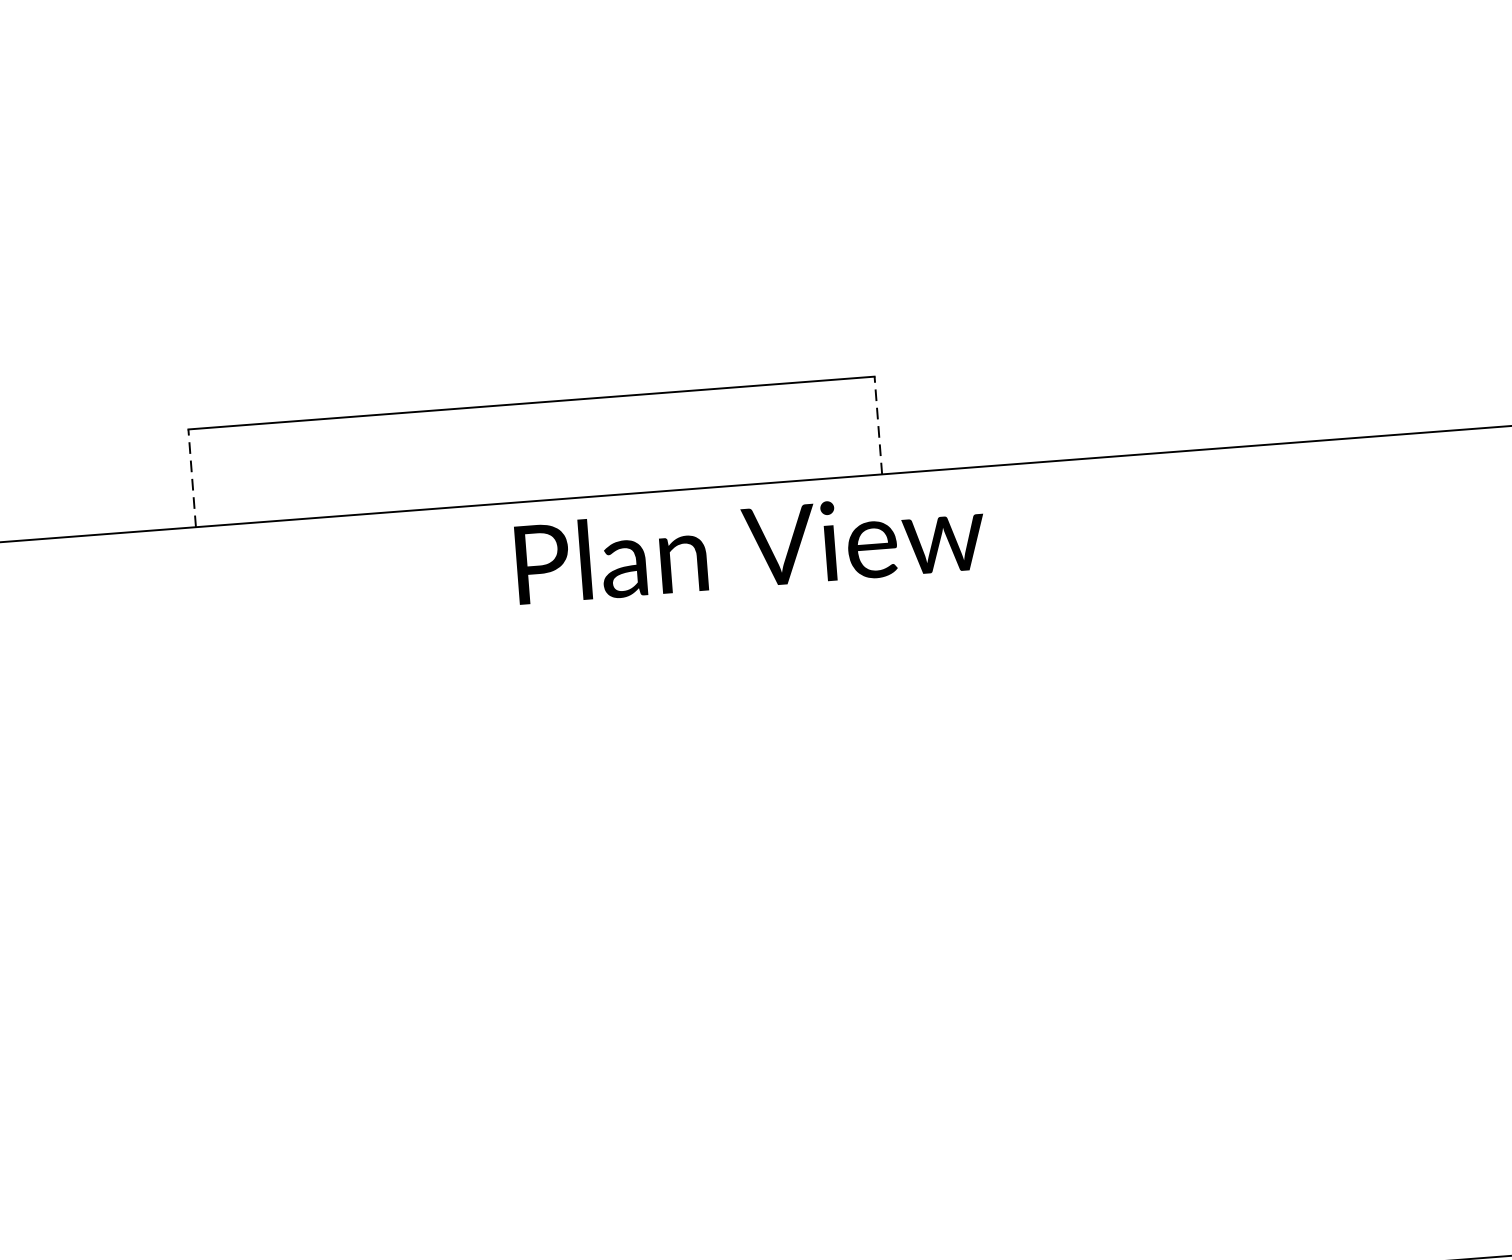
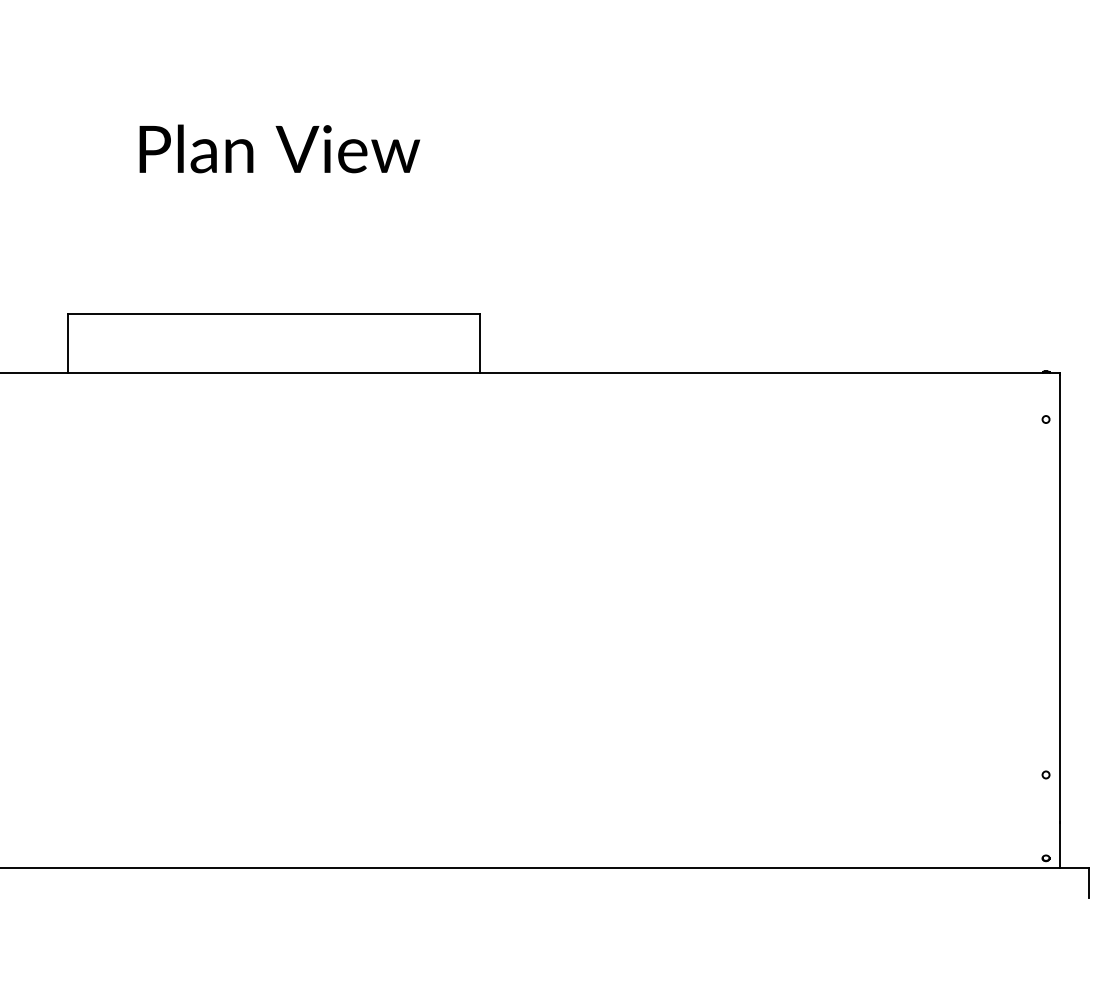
line: (877, 424) -> (479, 342), dashed -> solid
line: (191, 477) -> (67, 342), dashed -> solid
text: (749, 546) -> (279, 148), moved

